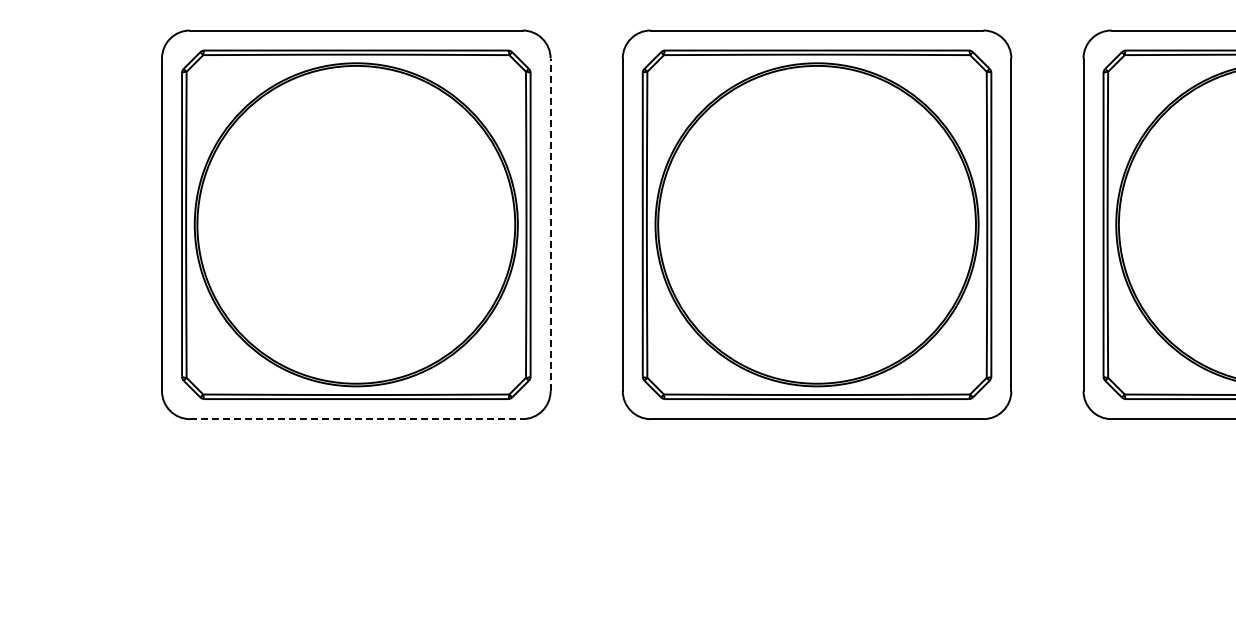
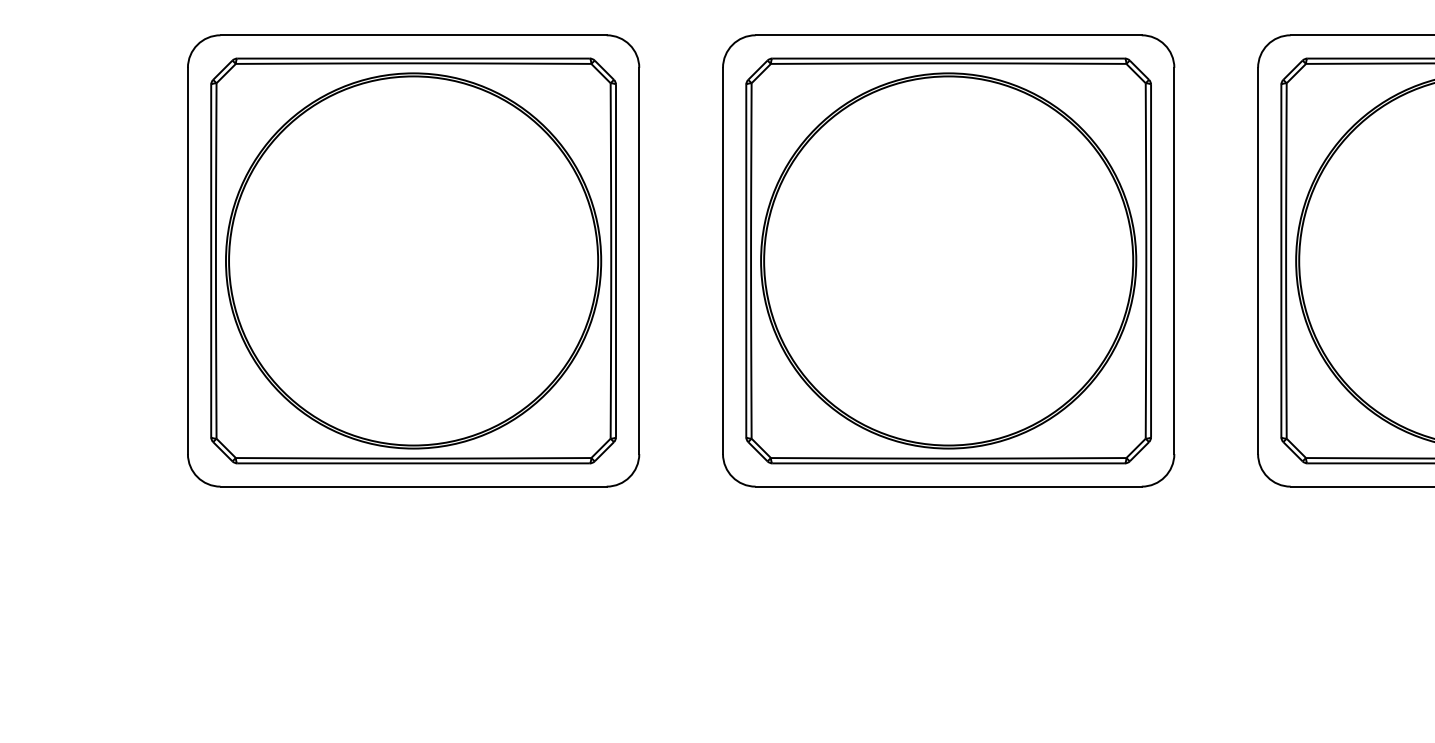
line: (550, 224) -> (639, 260), dashed -> solid
line: (356, 419) -> (413, 487), dashed -> solid

